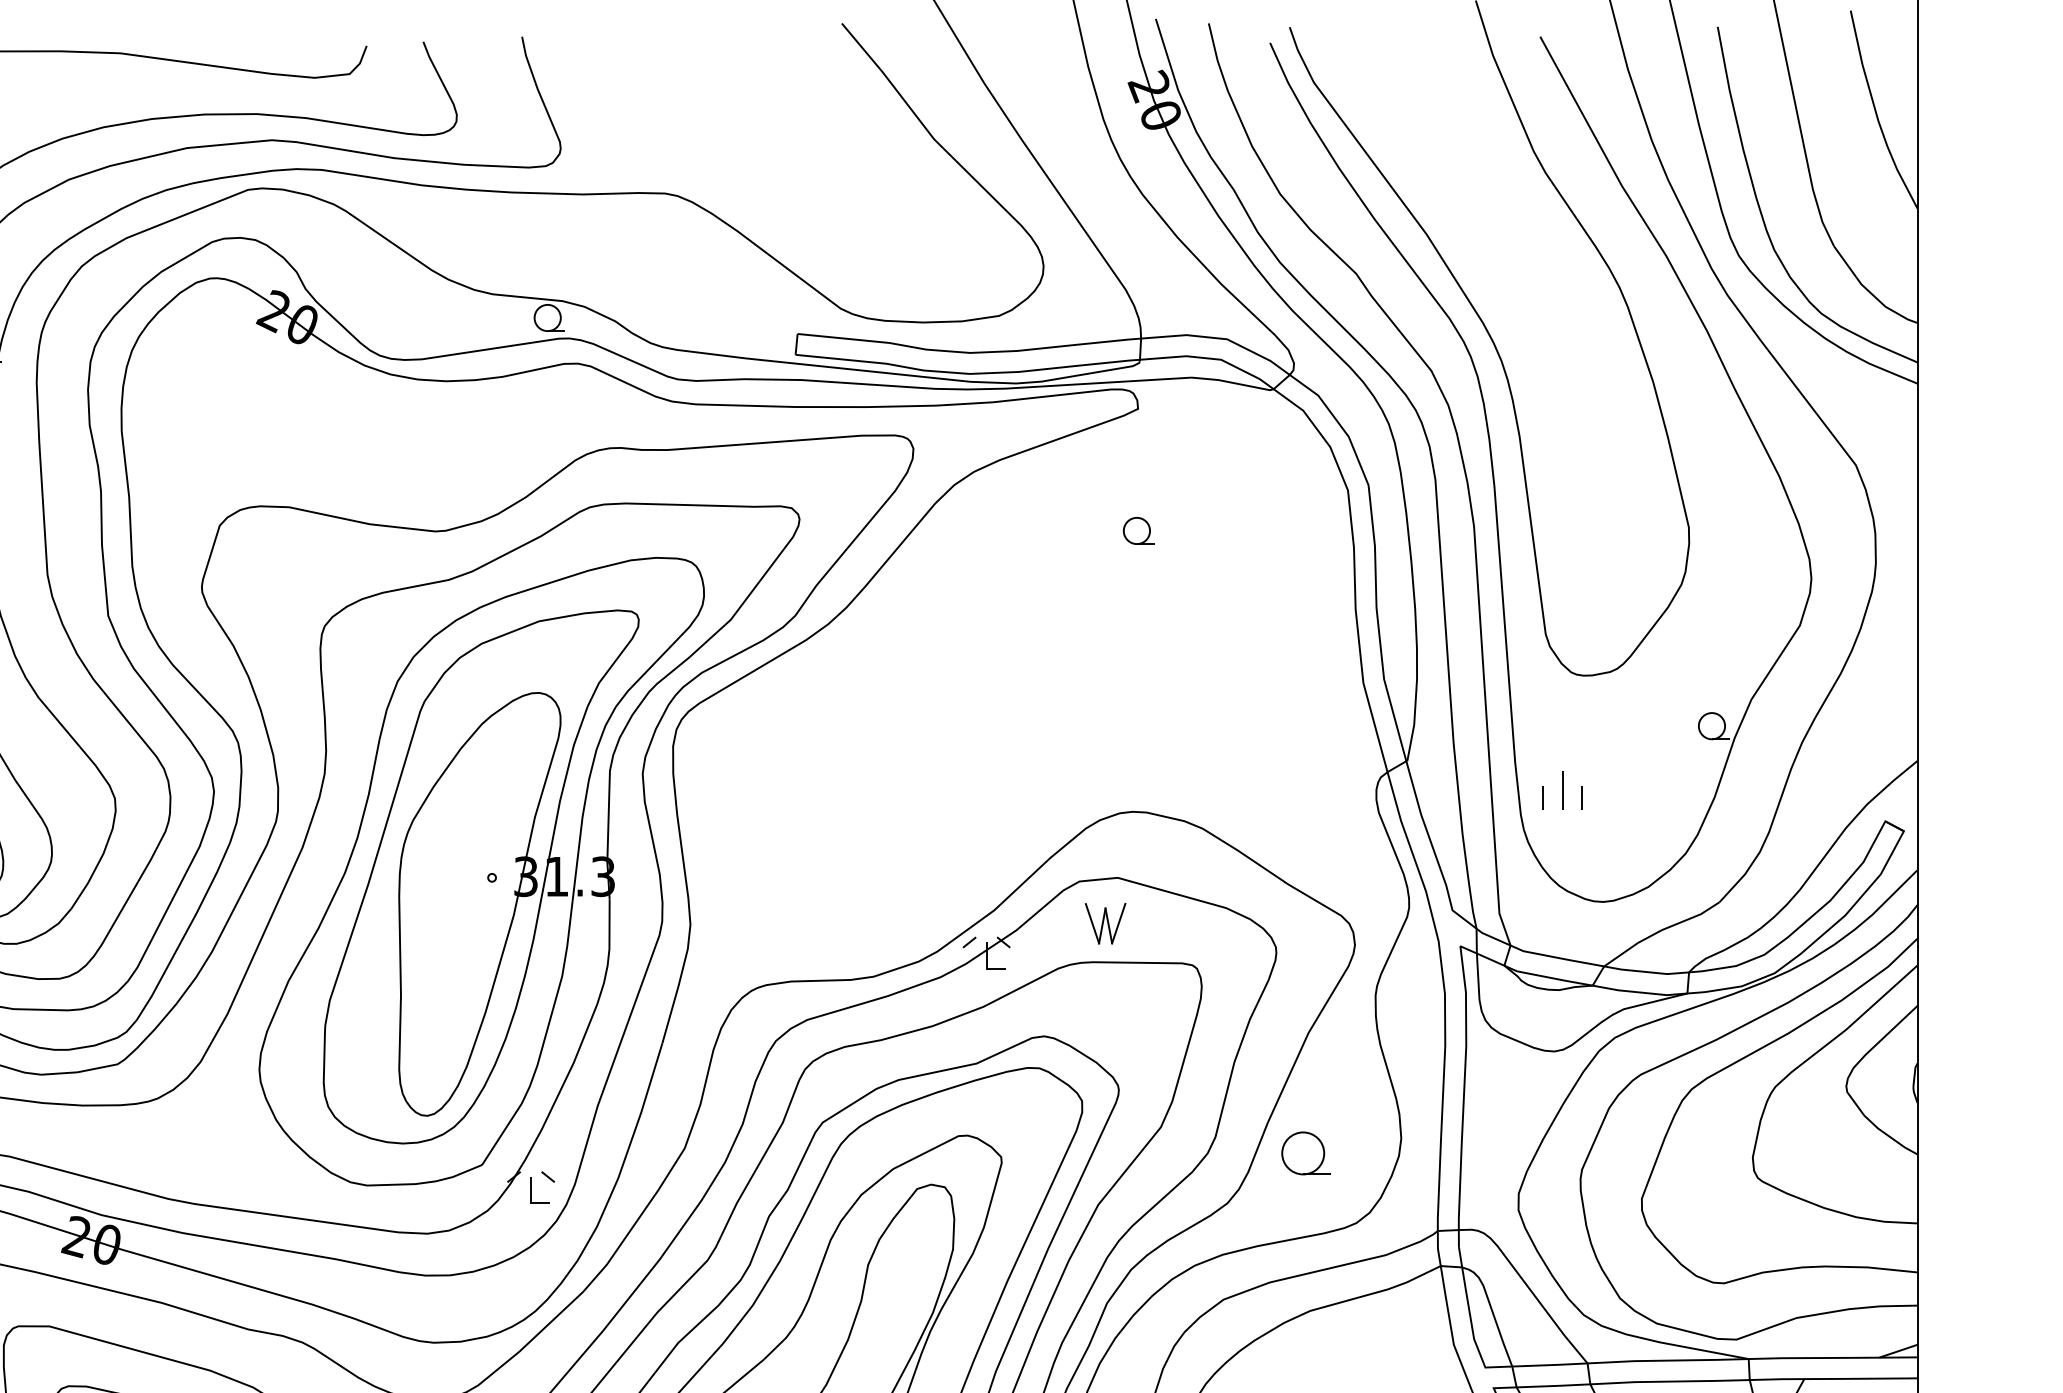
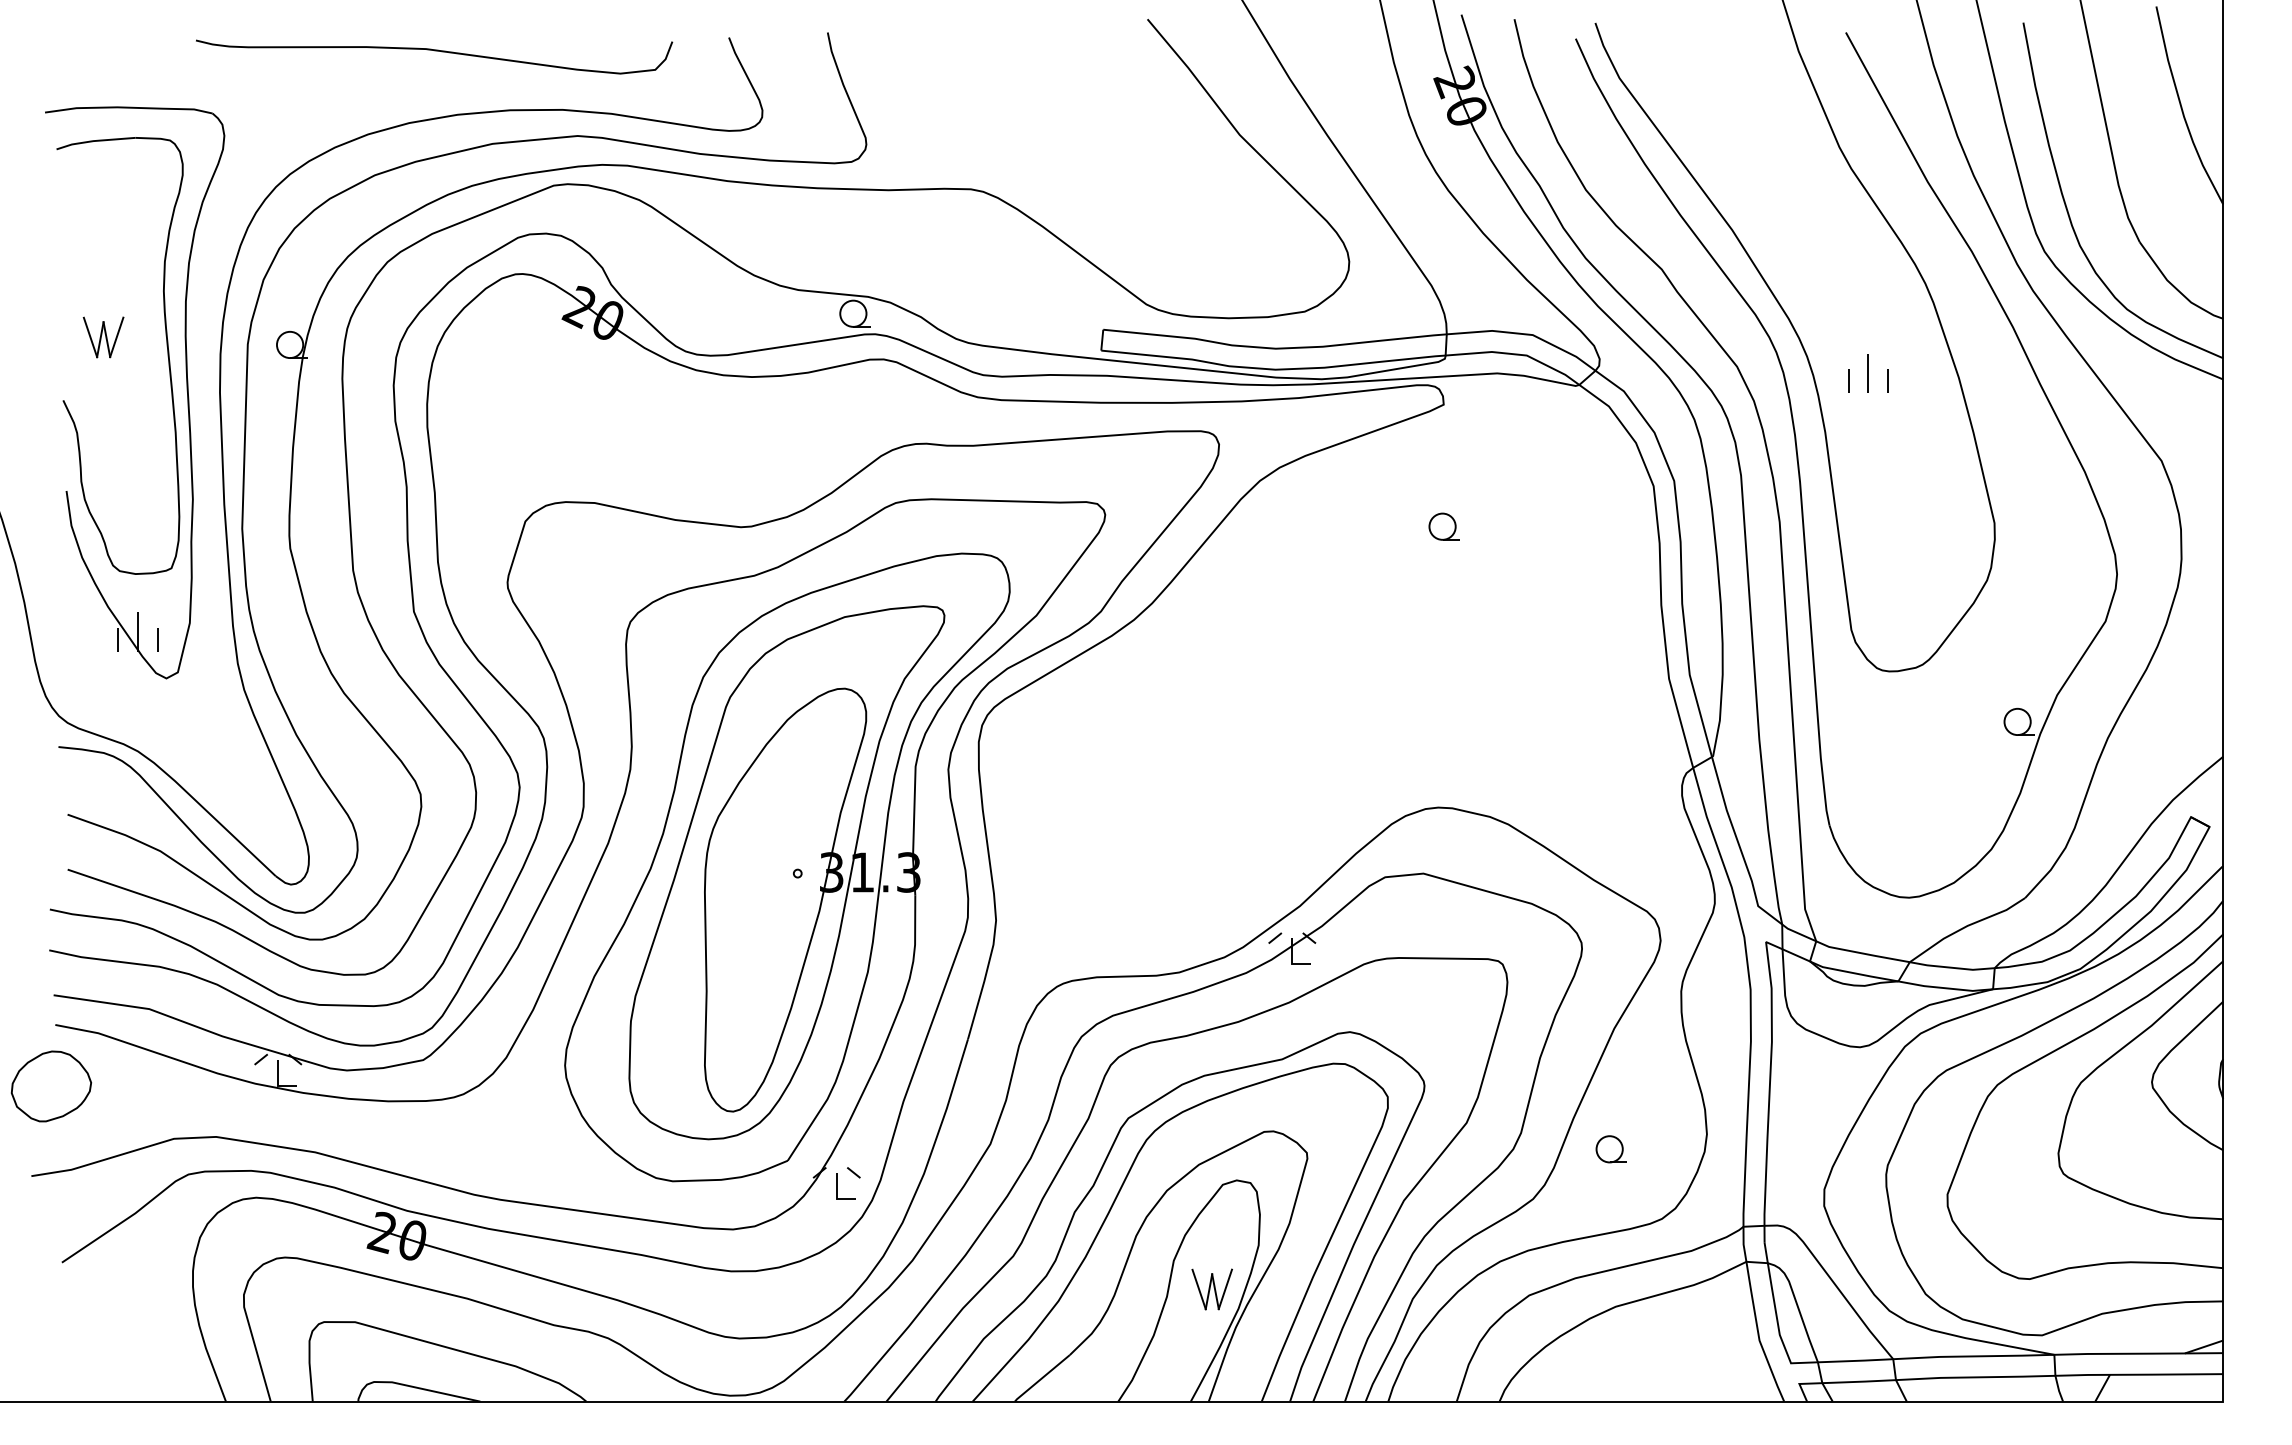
part: (1562, 790) -> (1868, 373), moved
part: (1104, 923) -> (1211, 1289), moved
part: (1304, 1153) -> (1610, 1149), size x0.62

